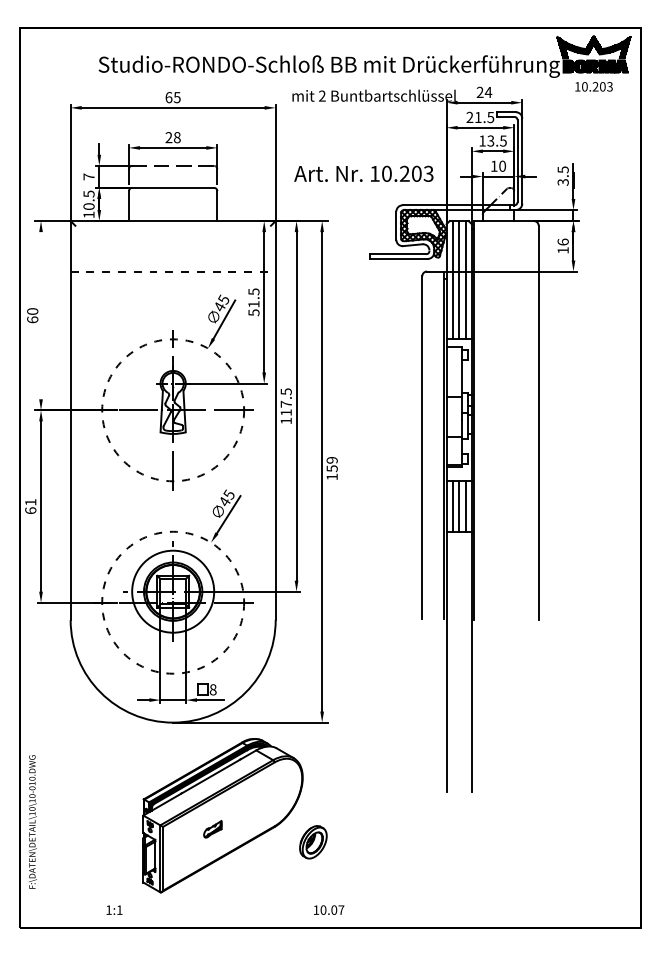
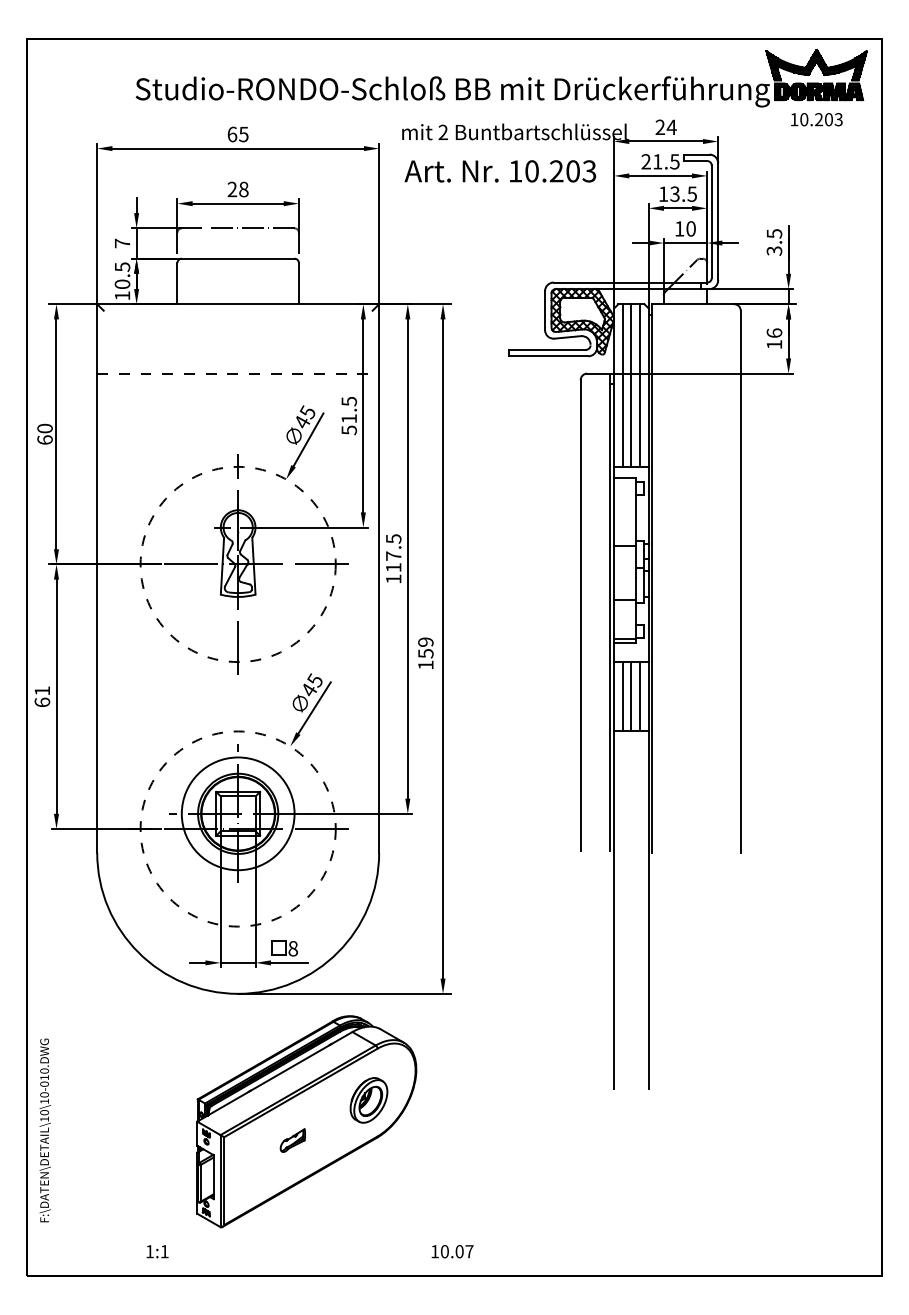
text: (363, 173) -> (500, 171), moved
line: (41, 315) -> (56, 434), added
text: (331, 467) -> (425, 652), moved
part: (313, 842) -> (368, 1100), moved

